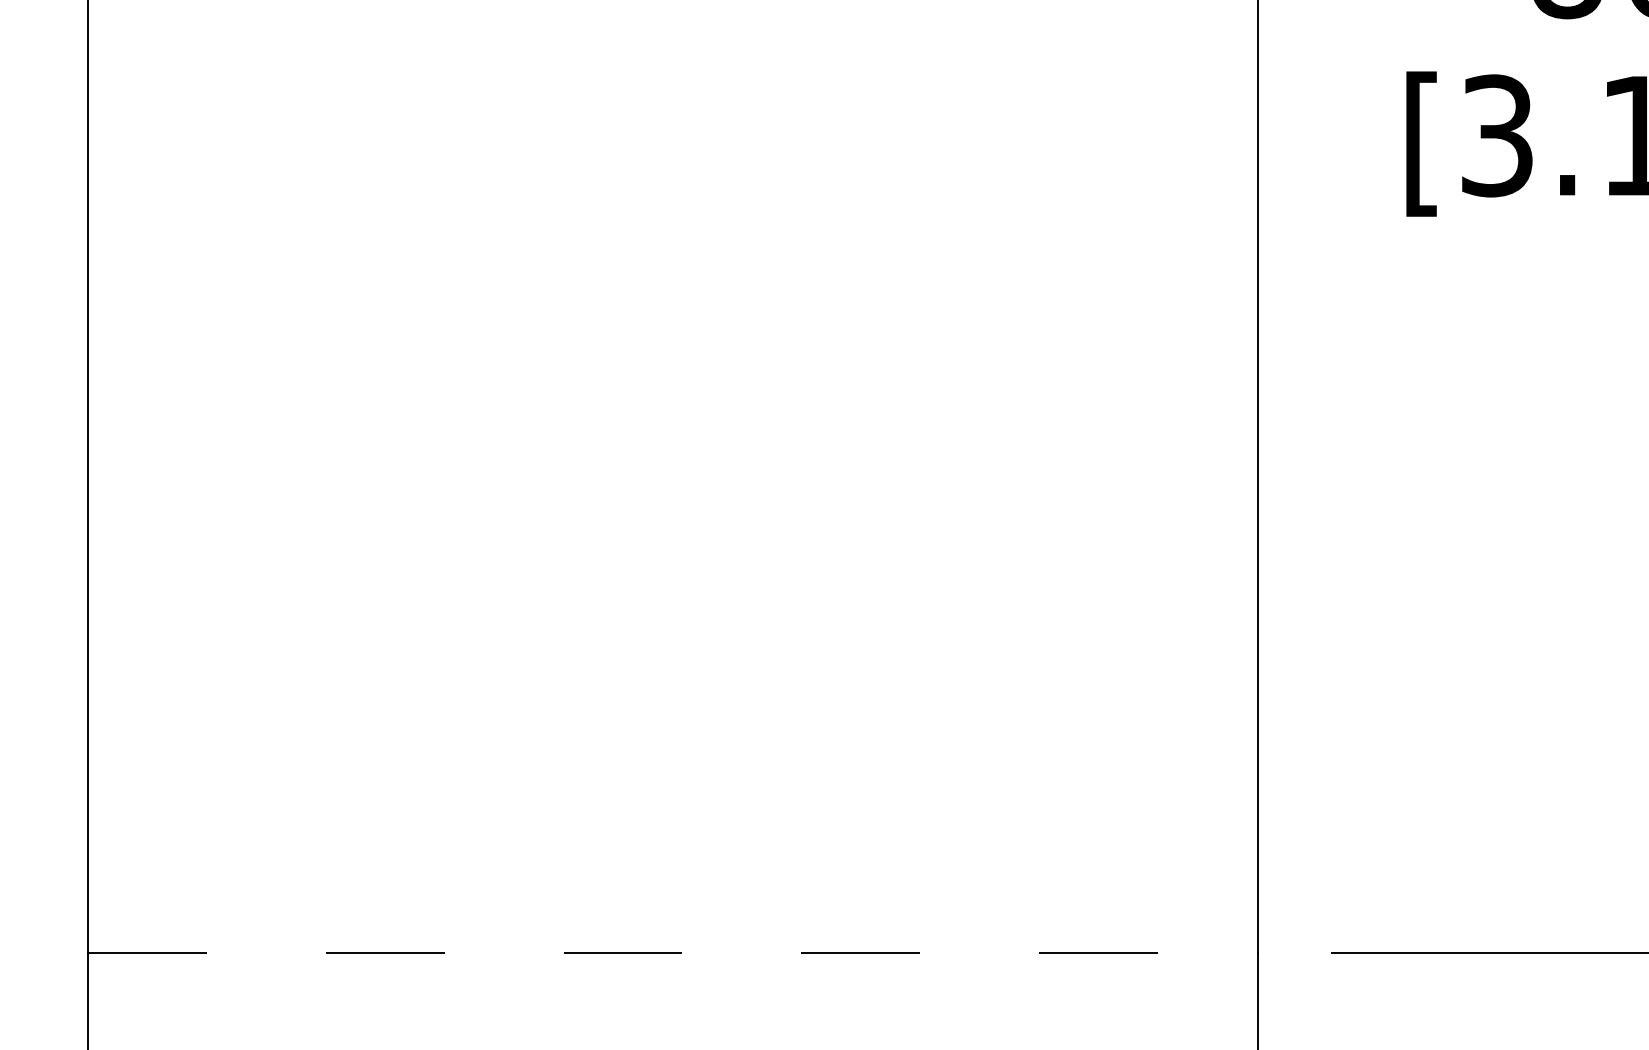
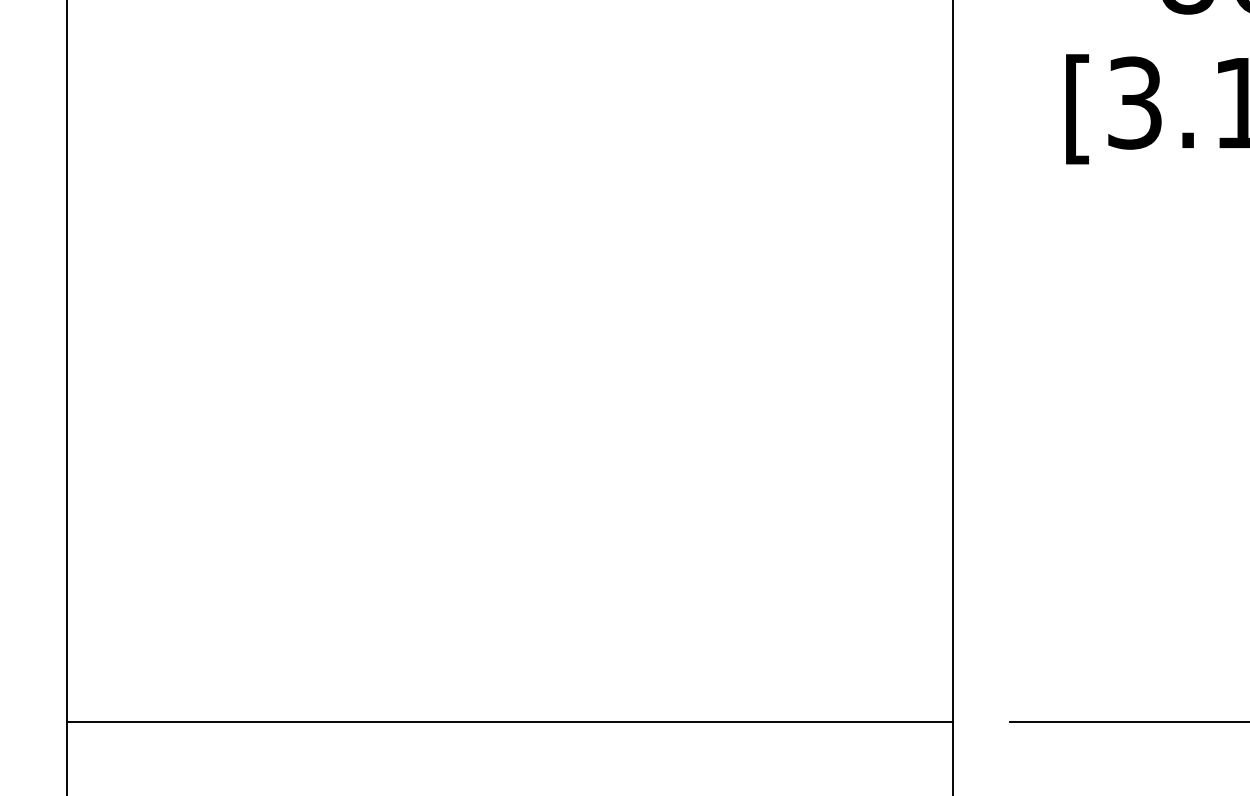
line: (673, 952) -> (510, 722), dashed -> solid

